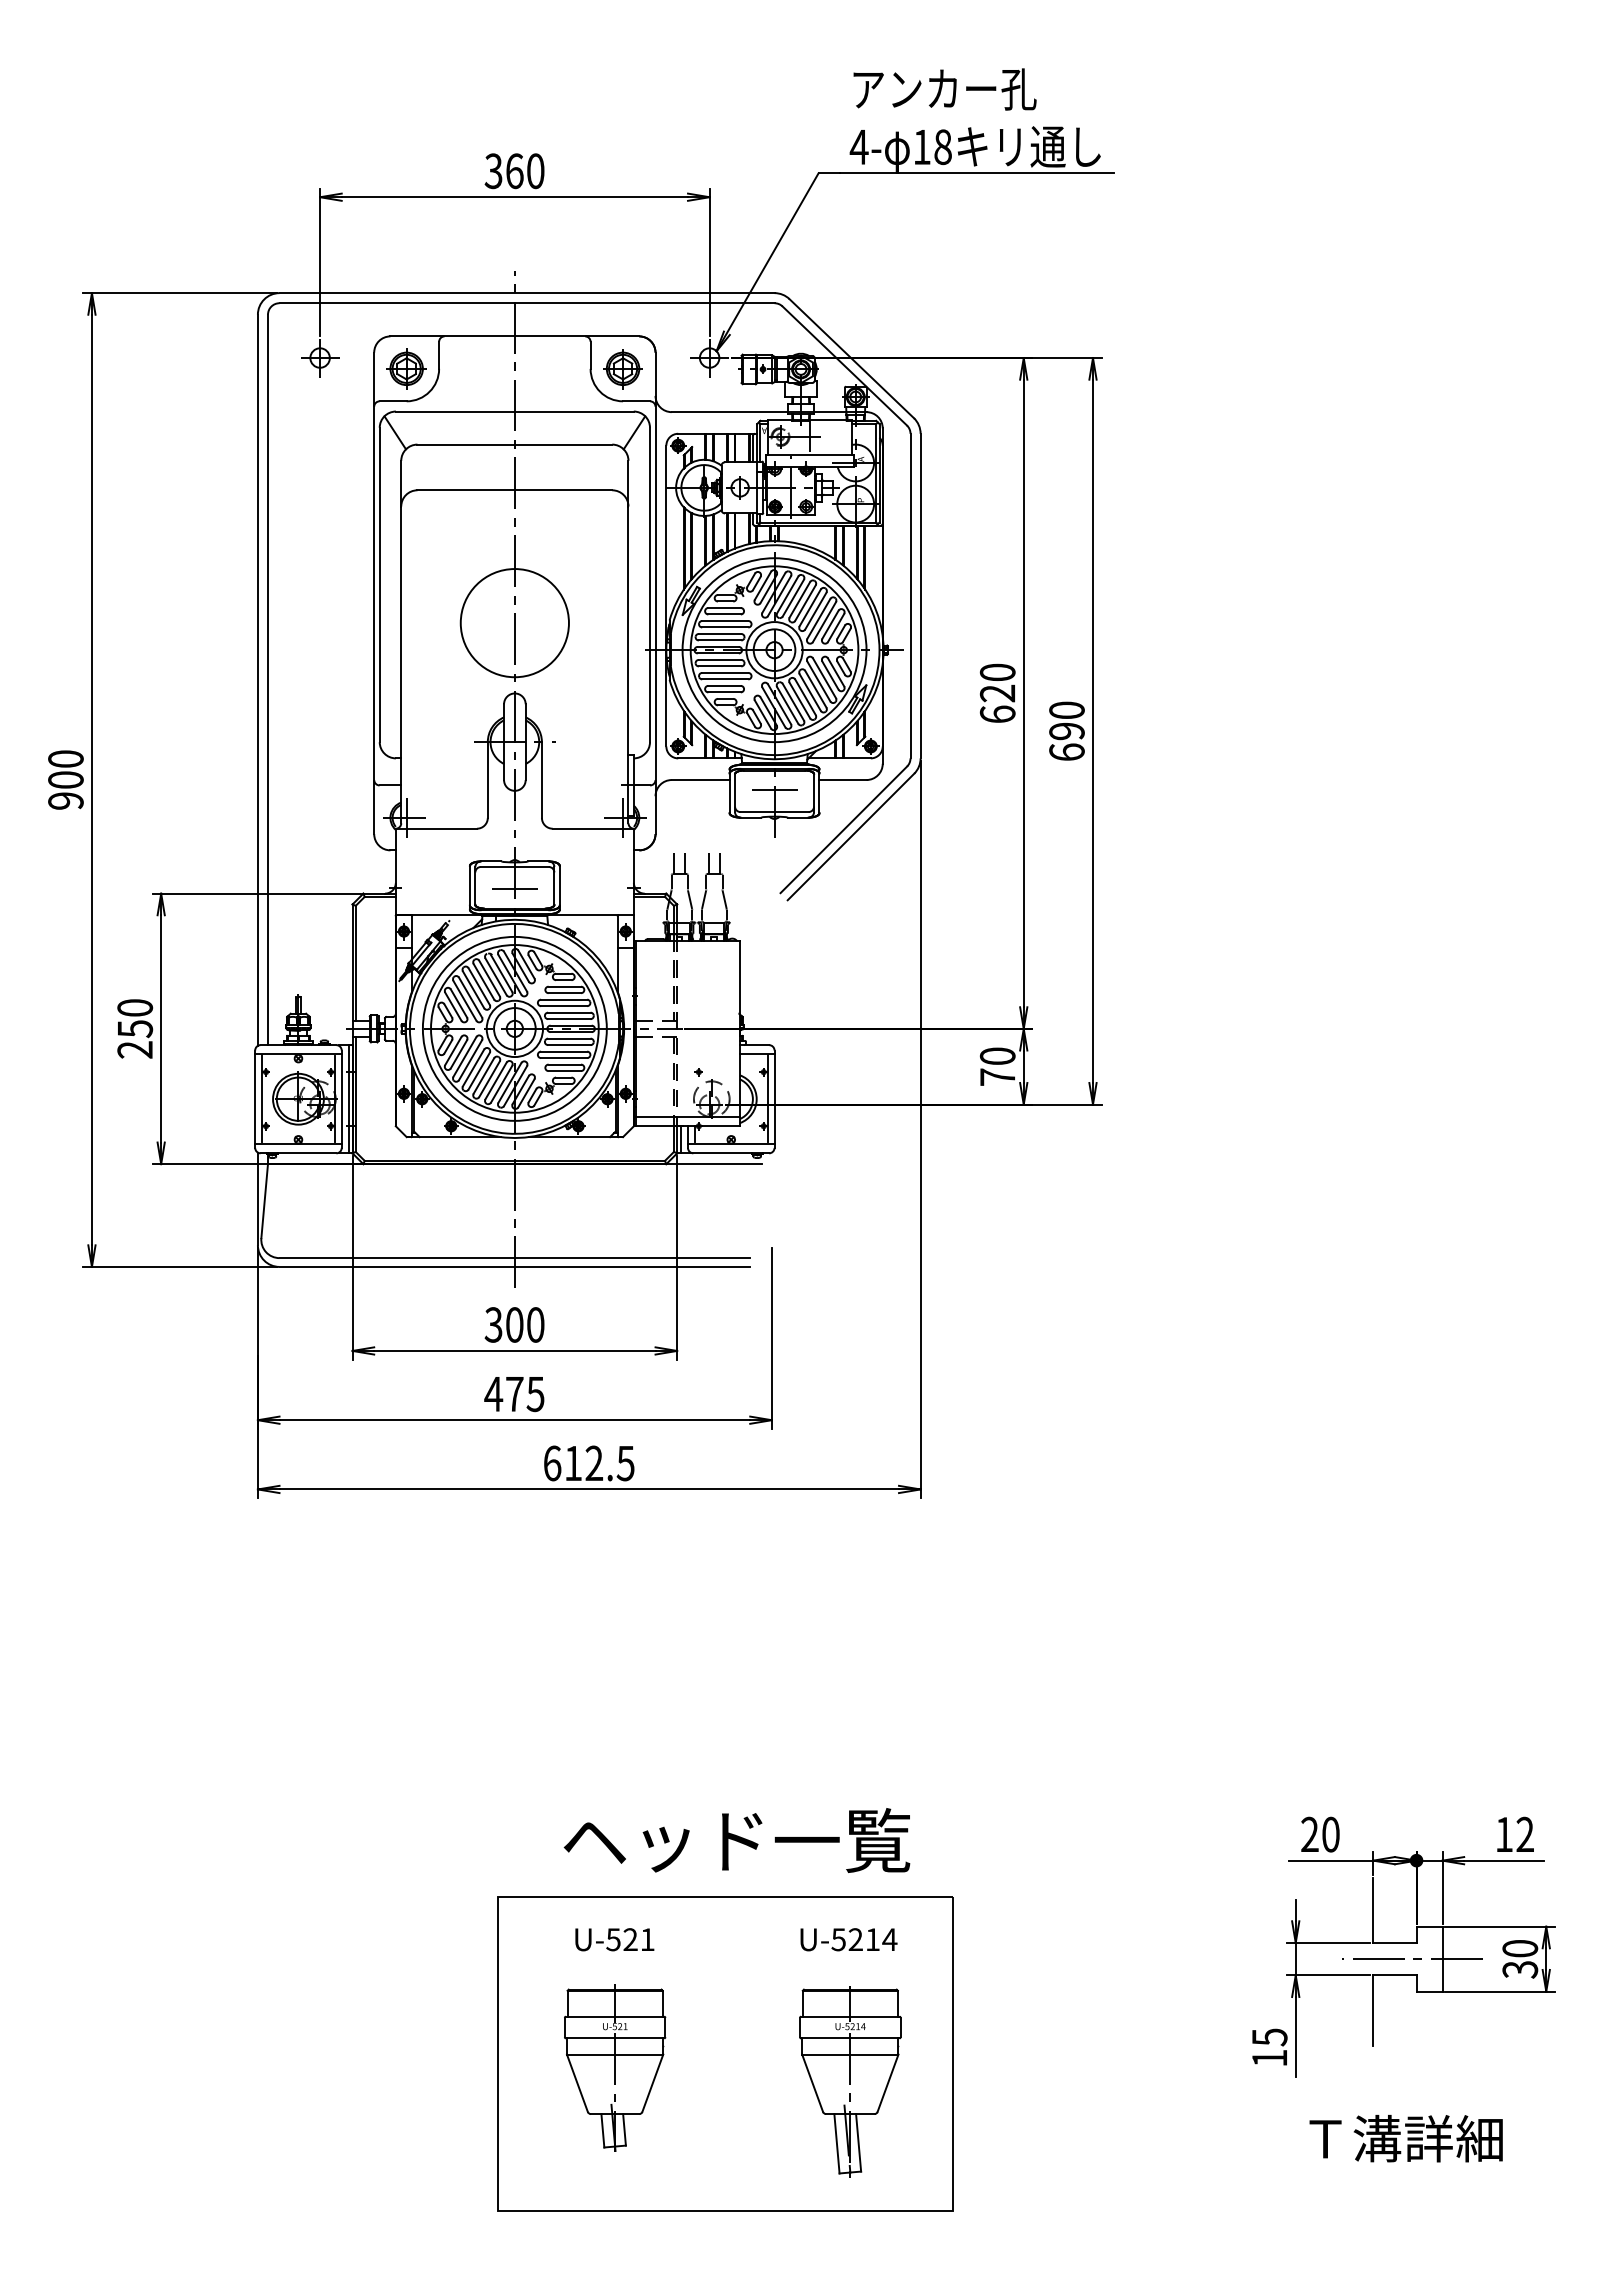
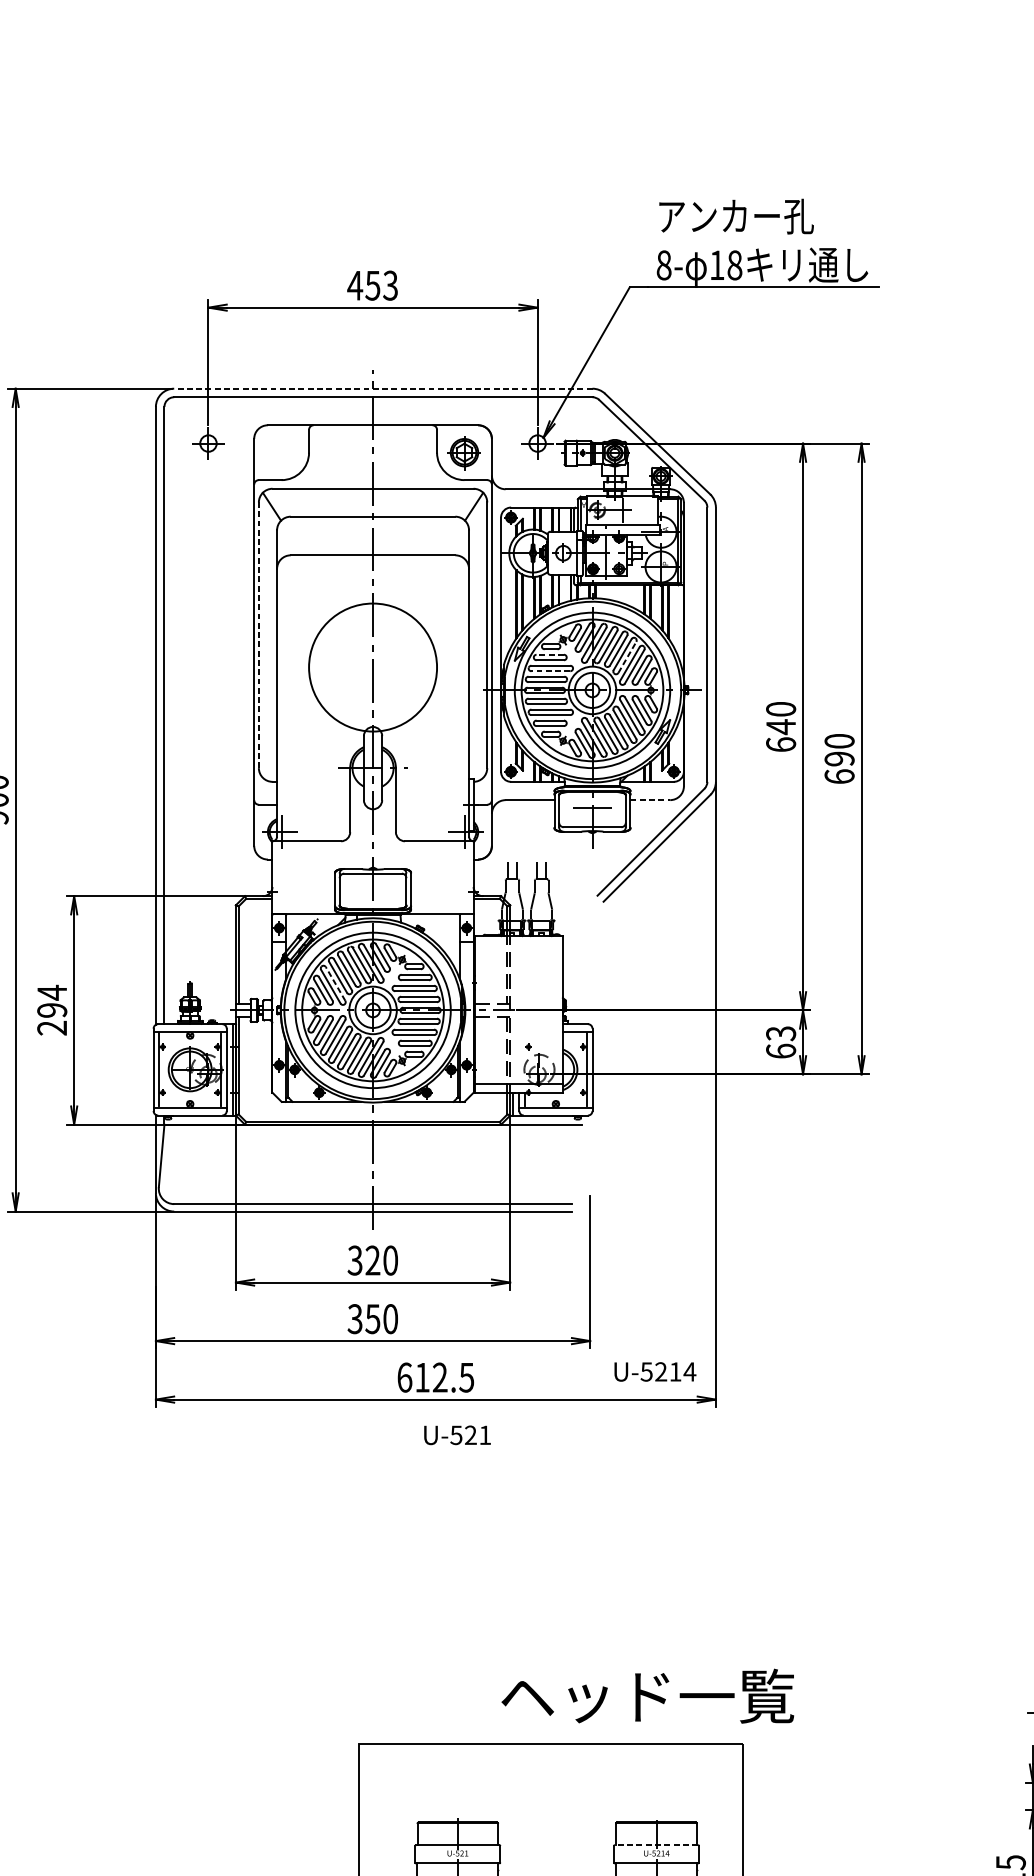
text: (858, 147) -> (663, 265), 4- -> 8-
text: (514, 171) -> (372, 285), 360 -> 453
line: (527, 293) -> (383, 389), solid -> dashed
part: (406, 368) -> (281, 452), removed
line: (379, 584) -> (258, 634), solid -> dashed
line: (724, 607) -> (550, 654), solid -> dashed
line: (816, 610) -> (627, 656), solid -> dashed
circle: (514, 623) -> (372, 667), size x1.4
line: (724, 627) -> (550, 671), solid -> dashed
text: (997, 693) -> (780, 727), 620 -> 640
line: (842, 780) -> (649, 800), solid -> dashed
line: (514, 889) -> (372, 892), removed
line: (470, 997) -> (335, 983), solid -> dashed
text: (135, 1018) -> (52, 1001), 250 -> 294
text: (997, 1066) -> (780, 1042), 70 -> 63
text: (514, 1324) -> (372, 1260), 300 -> 320
text: (514, 1394) -> (372, 1319), 475 -> 350
text: (736, 1840) -> (647, 1696), moved
text: (614, 1939) -> (457, 1435), moved
text: (848, 1939) -> (654, 1371), moved
line: (849, 2016) -> (655, 1844), solid -> dashed

